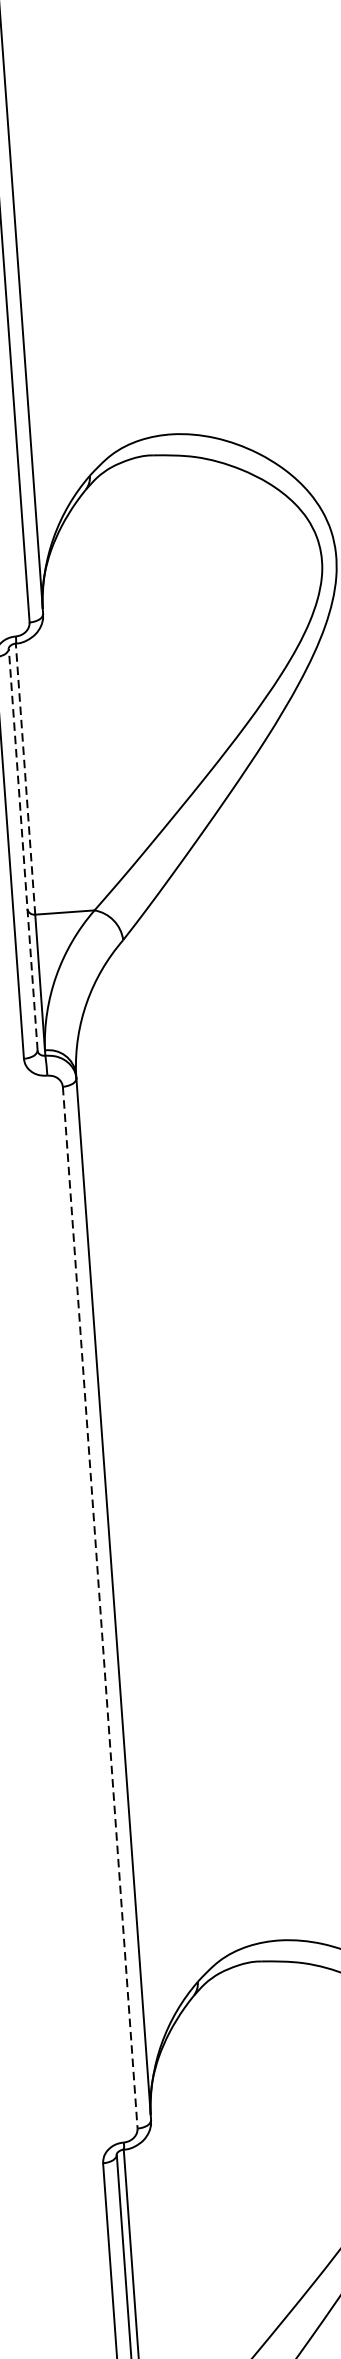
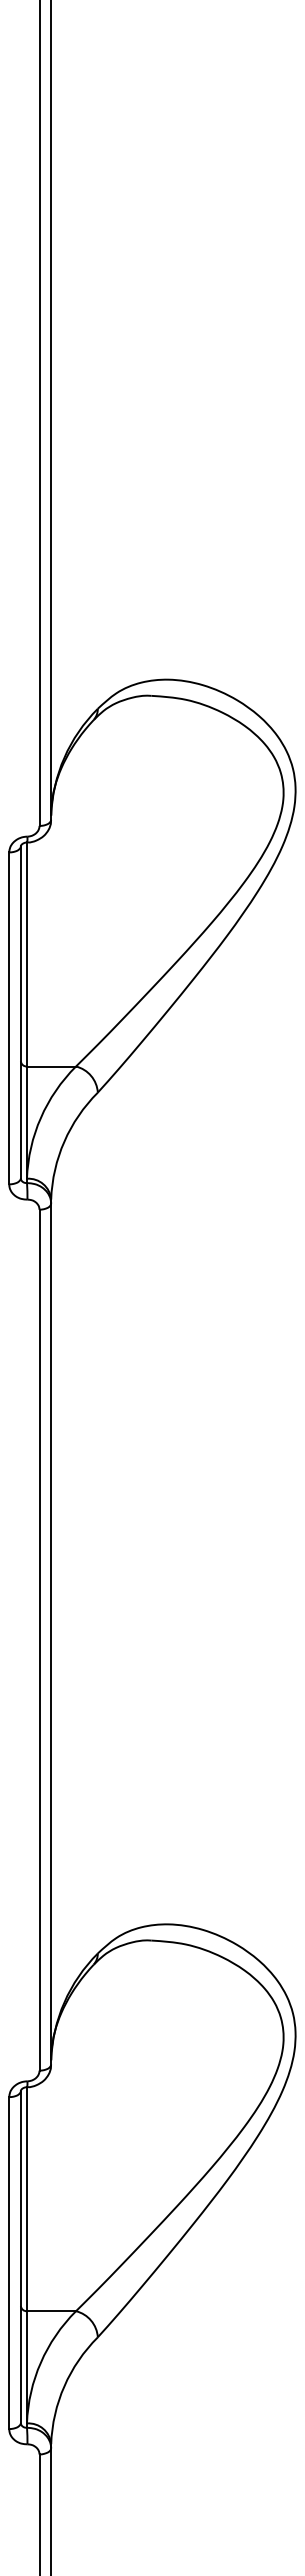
line: (26, 777) -> (27, 953), dashed -> solid
line: (22, 849) -> (20, 1012), dashed -> solid
line: (100, 1608) -> (39, 1640), dashed -> solid

